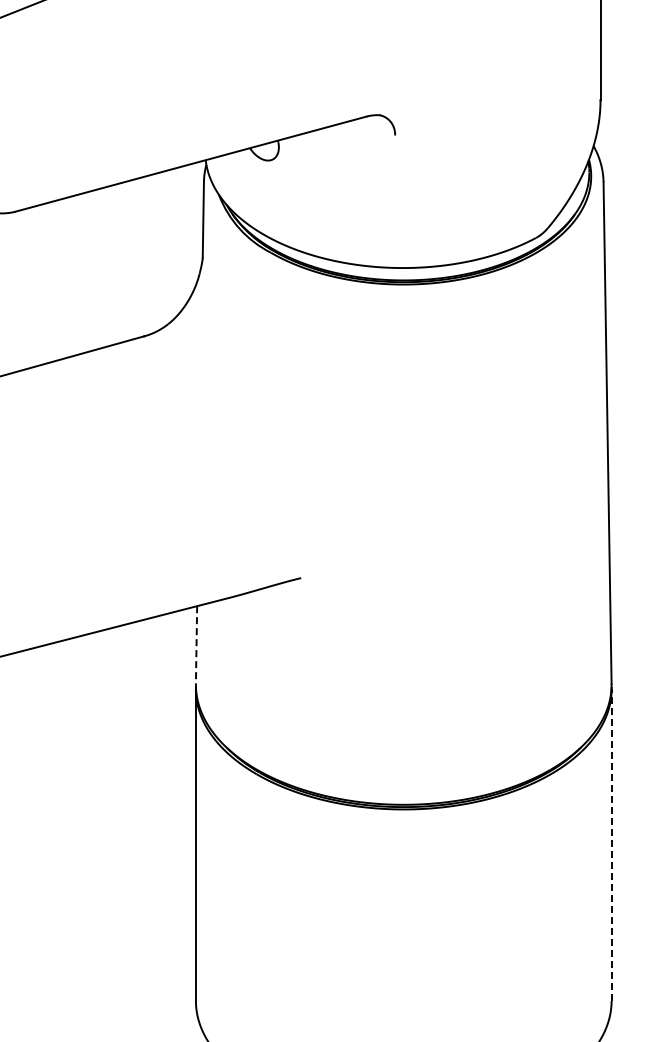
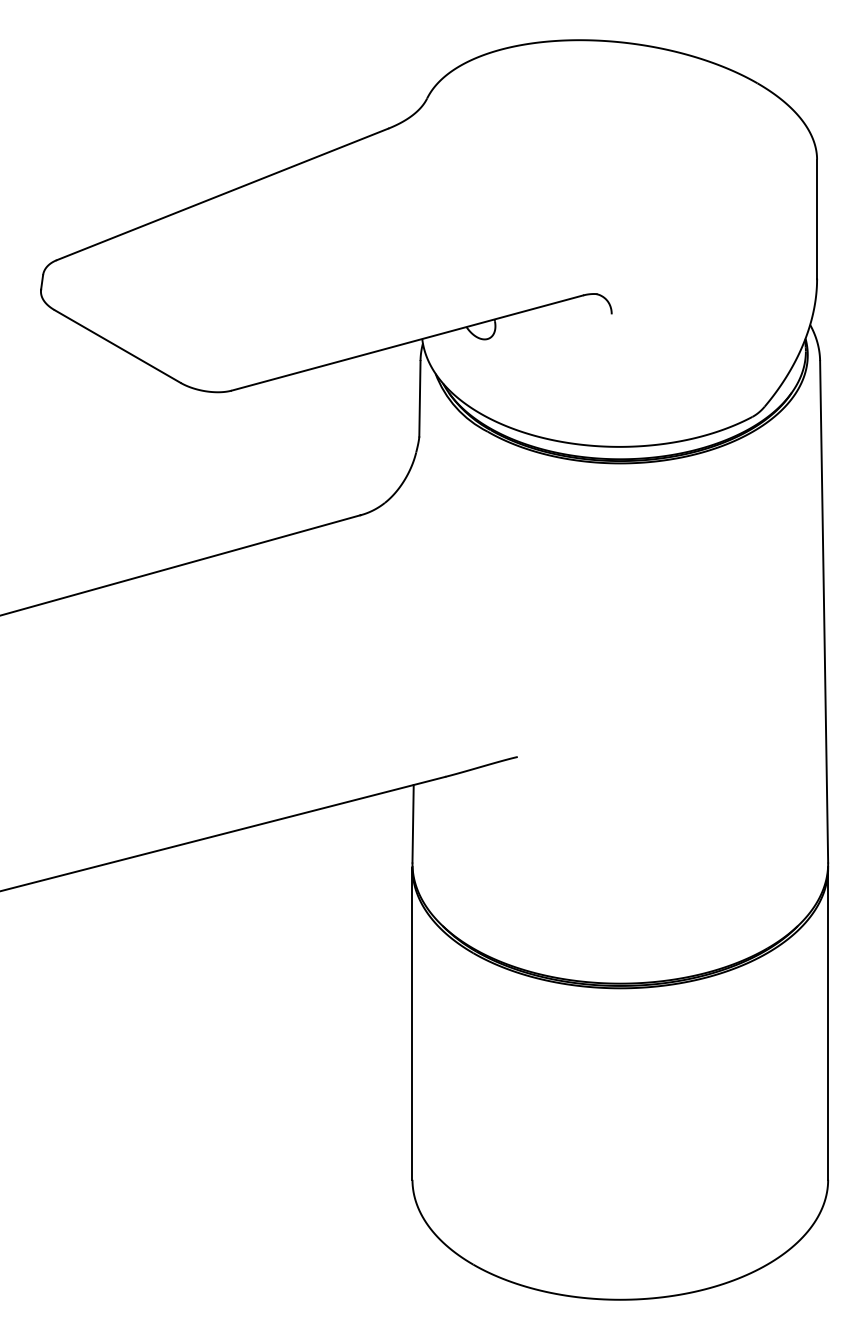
line: (196, 644) -> (413, 823), dashed -> solid
line: (611, 845) -> (828, 1024), dashed -> solid

